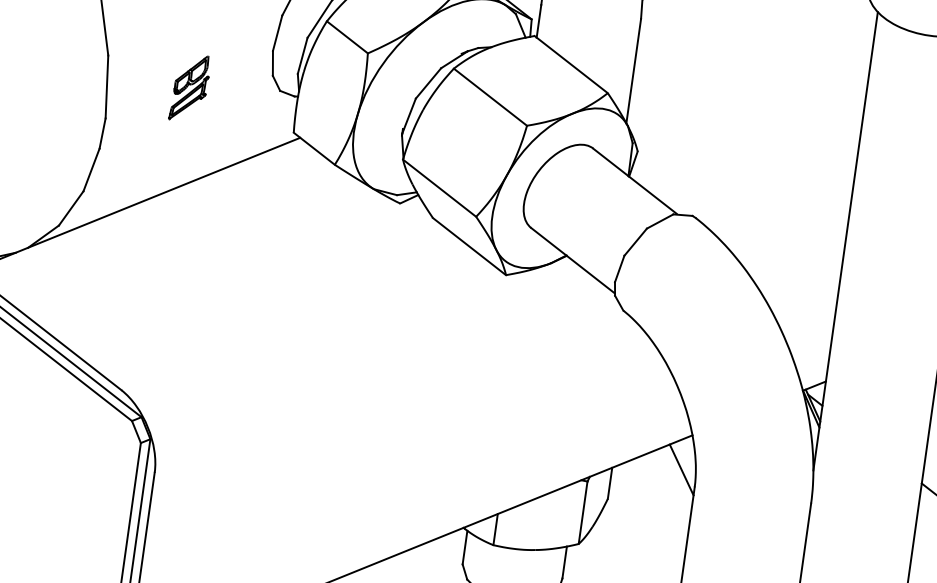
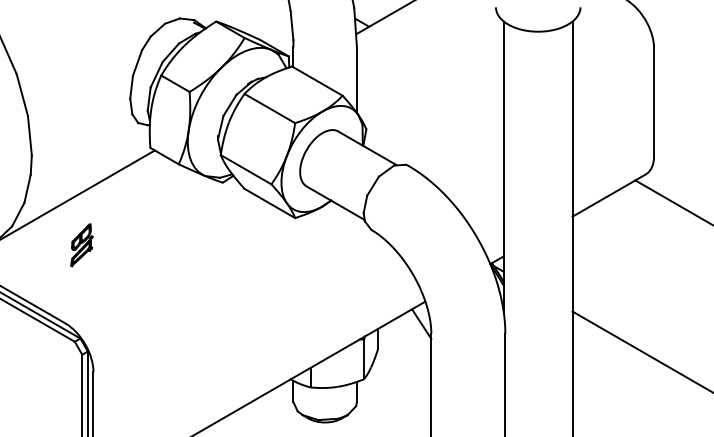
part: (189, 88) -> (81, 245), moved

